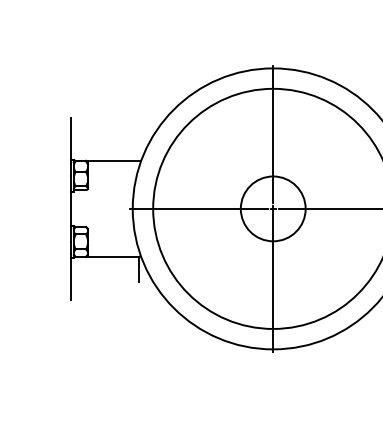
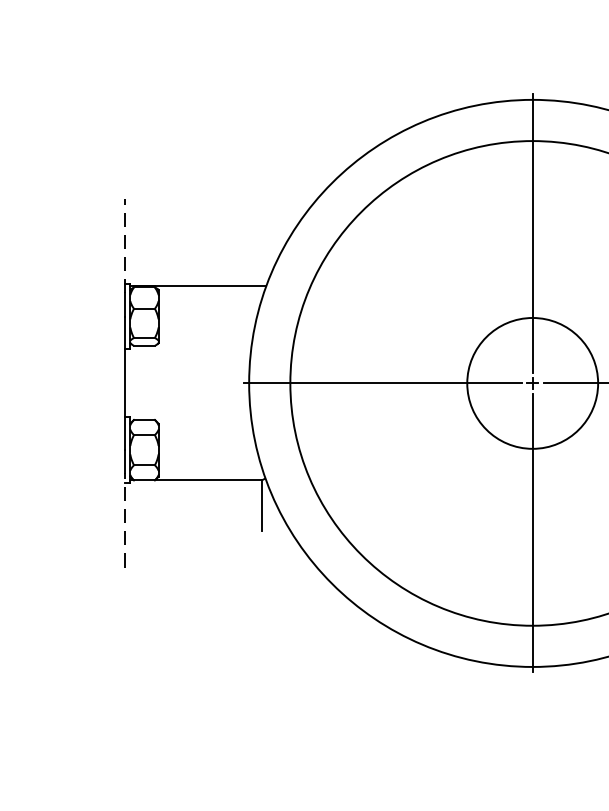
line: (71, 140) -> (125, 245), solid -> dashed
line: (71, 276) -> (125, 519), solid -> dashed

